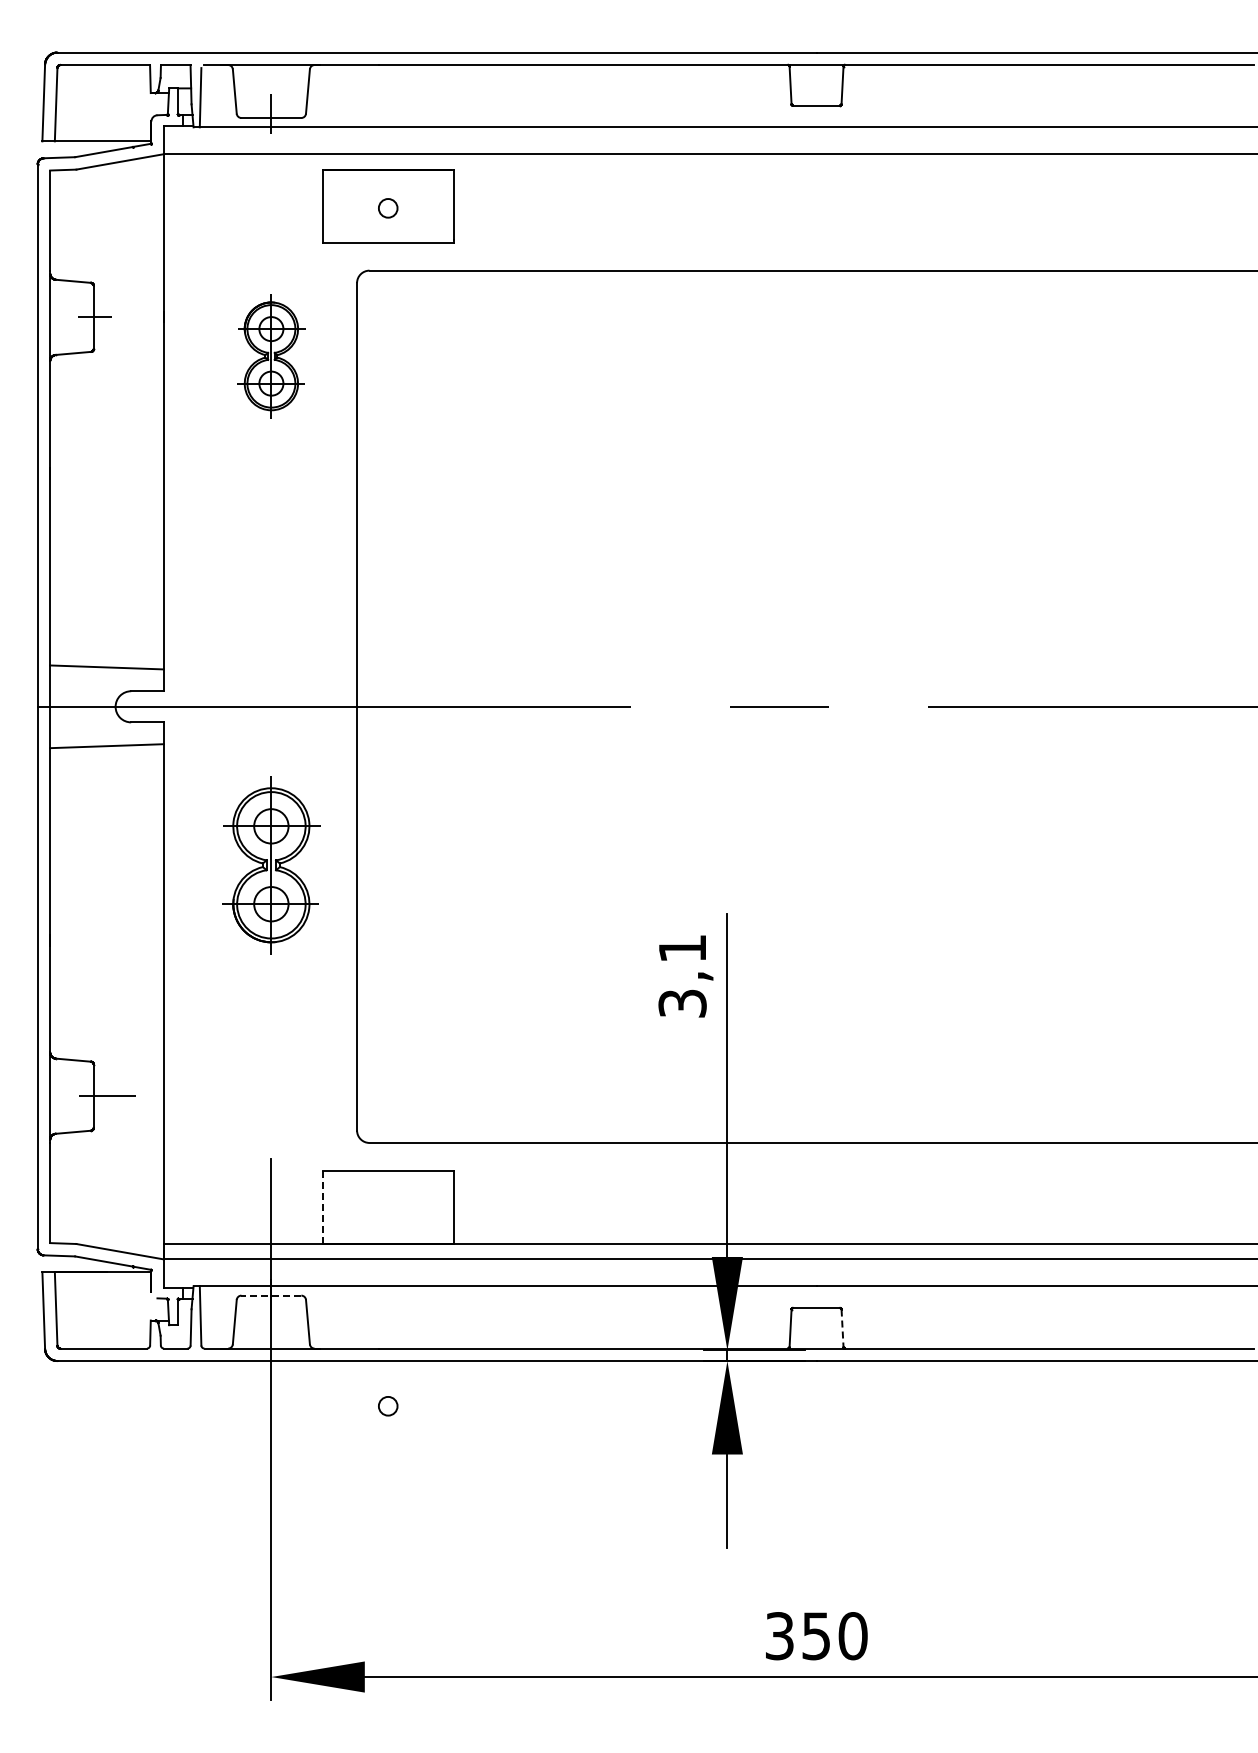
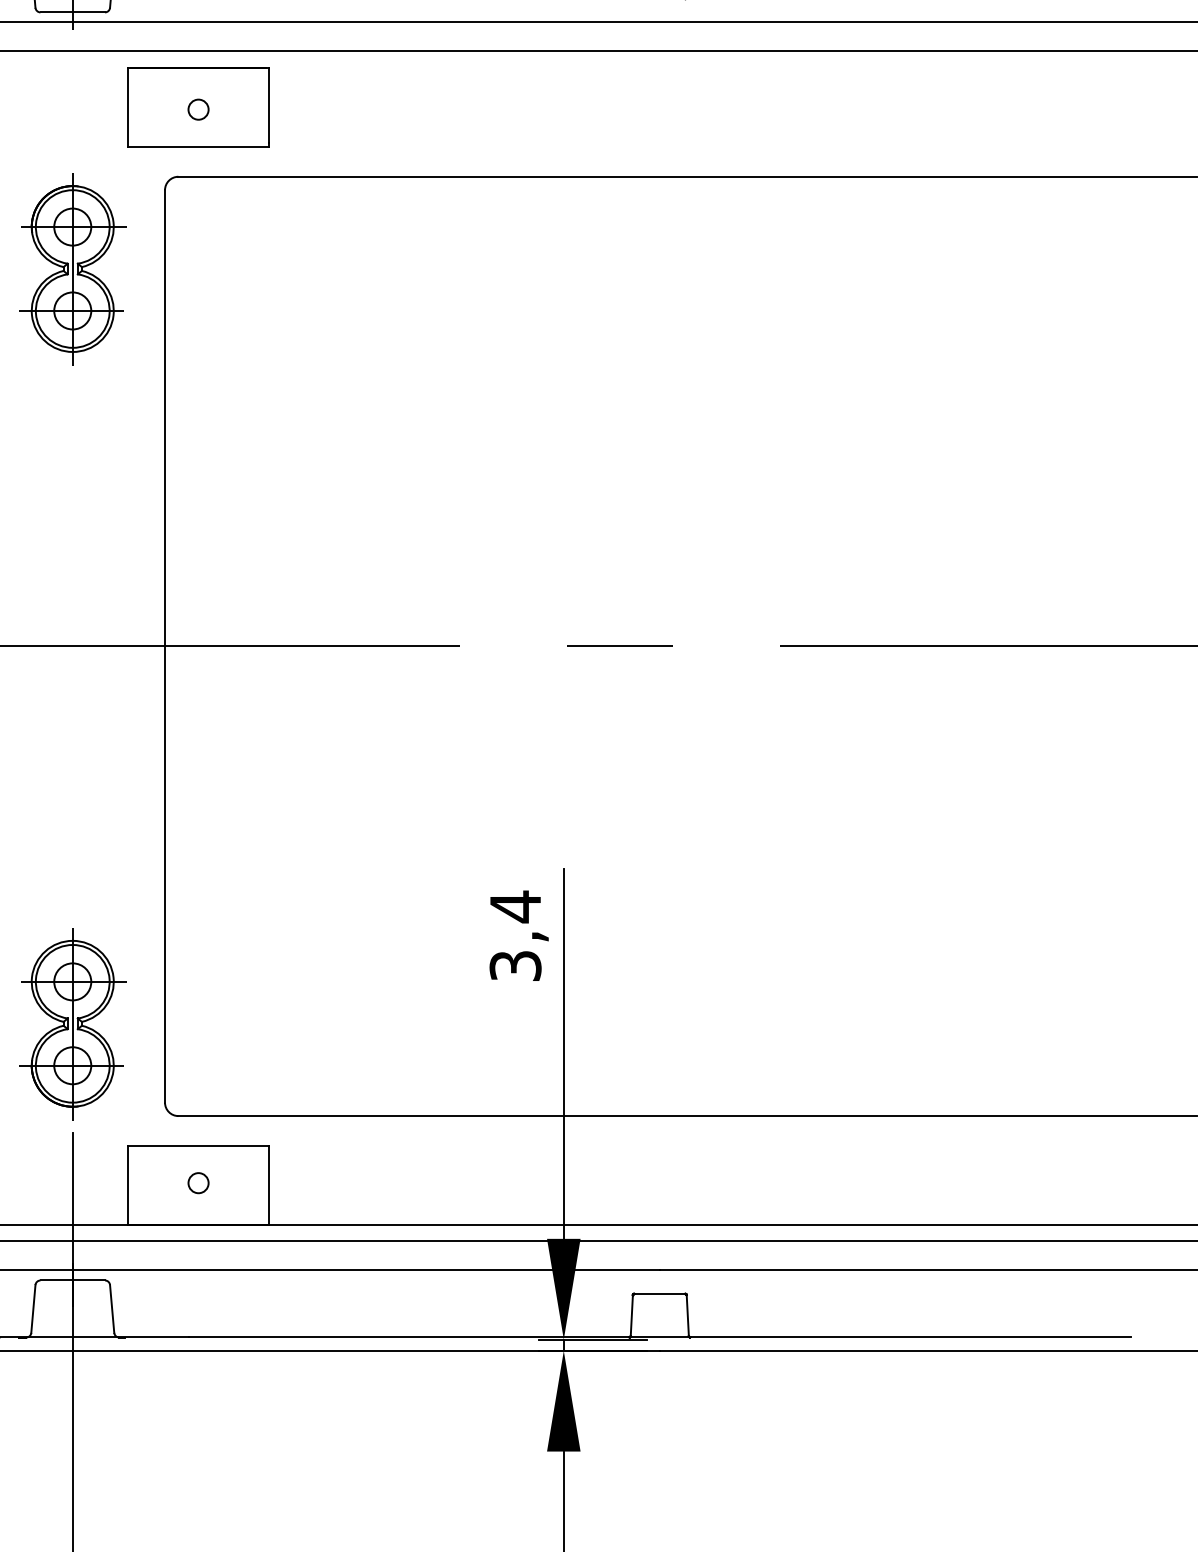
part: (271, 356) -> (72, 269), size x1.43
part: (271, 865) -> (72, 1024), moved
text: (682, 948) -> (515, 906), 3,1 -> 3,4
line: (322, 1207) -> (127, 1185), dashed -> solid
line: (271, 1295) -> (72, 1280), dashed -> solid
line: (842, 1328) -> (687, 1315), dashed -> solid
circle: (388, 1406) -> (198, 1183), moved

